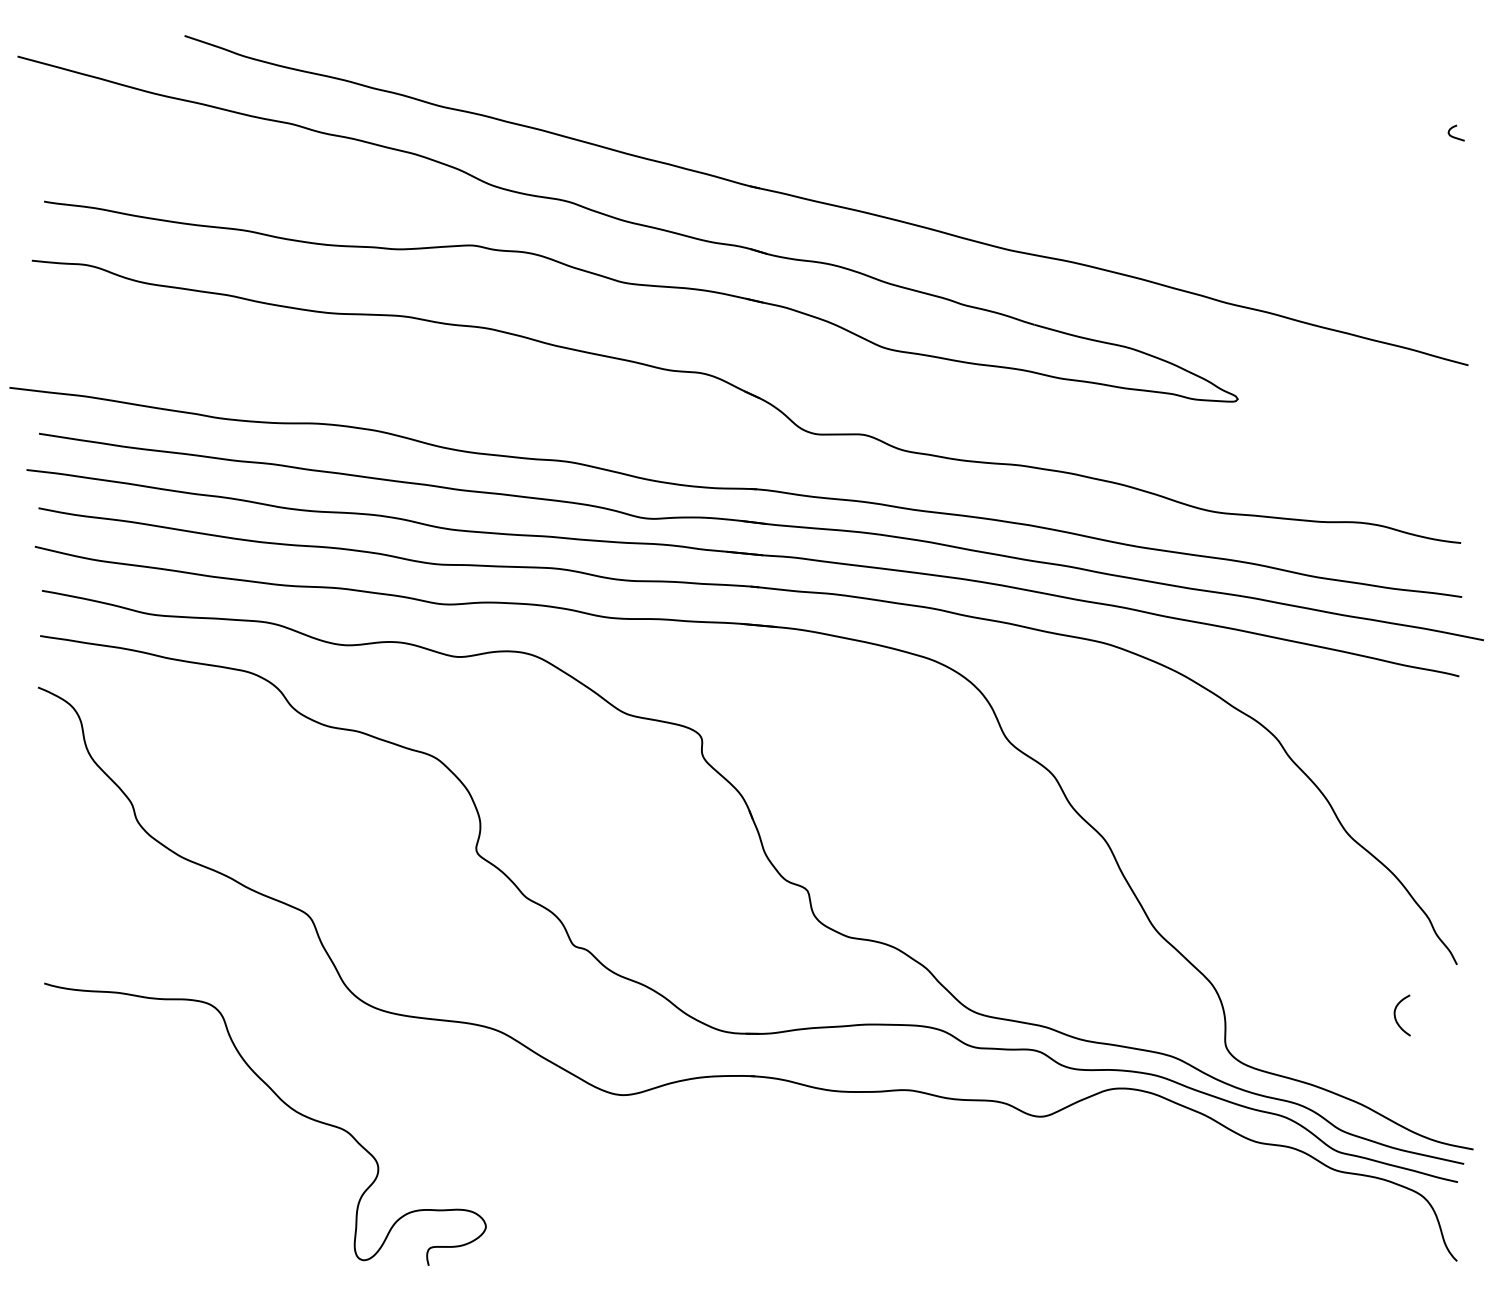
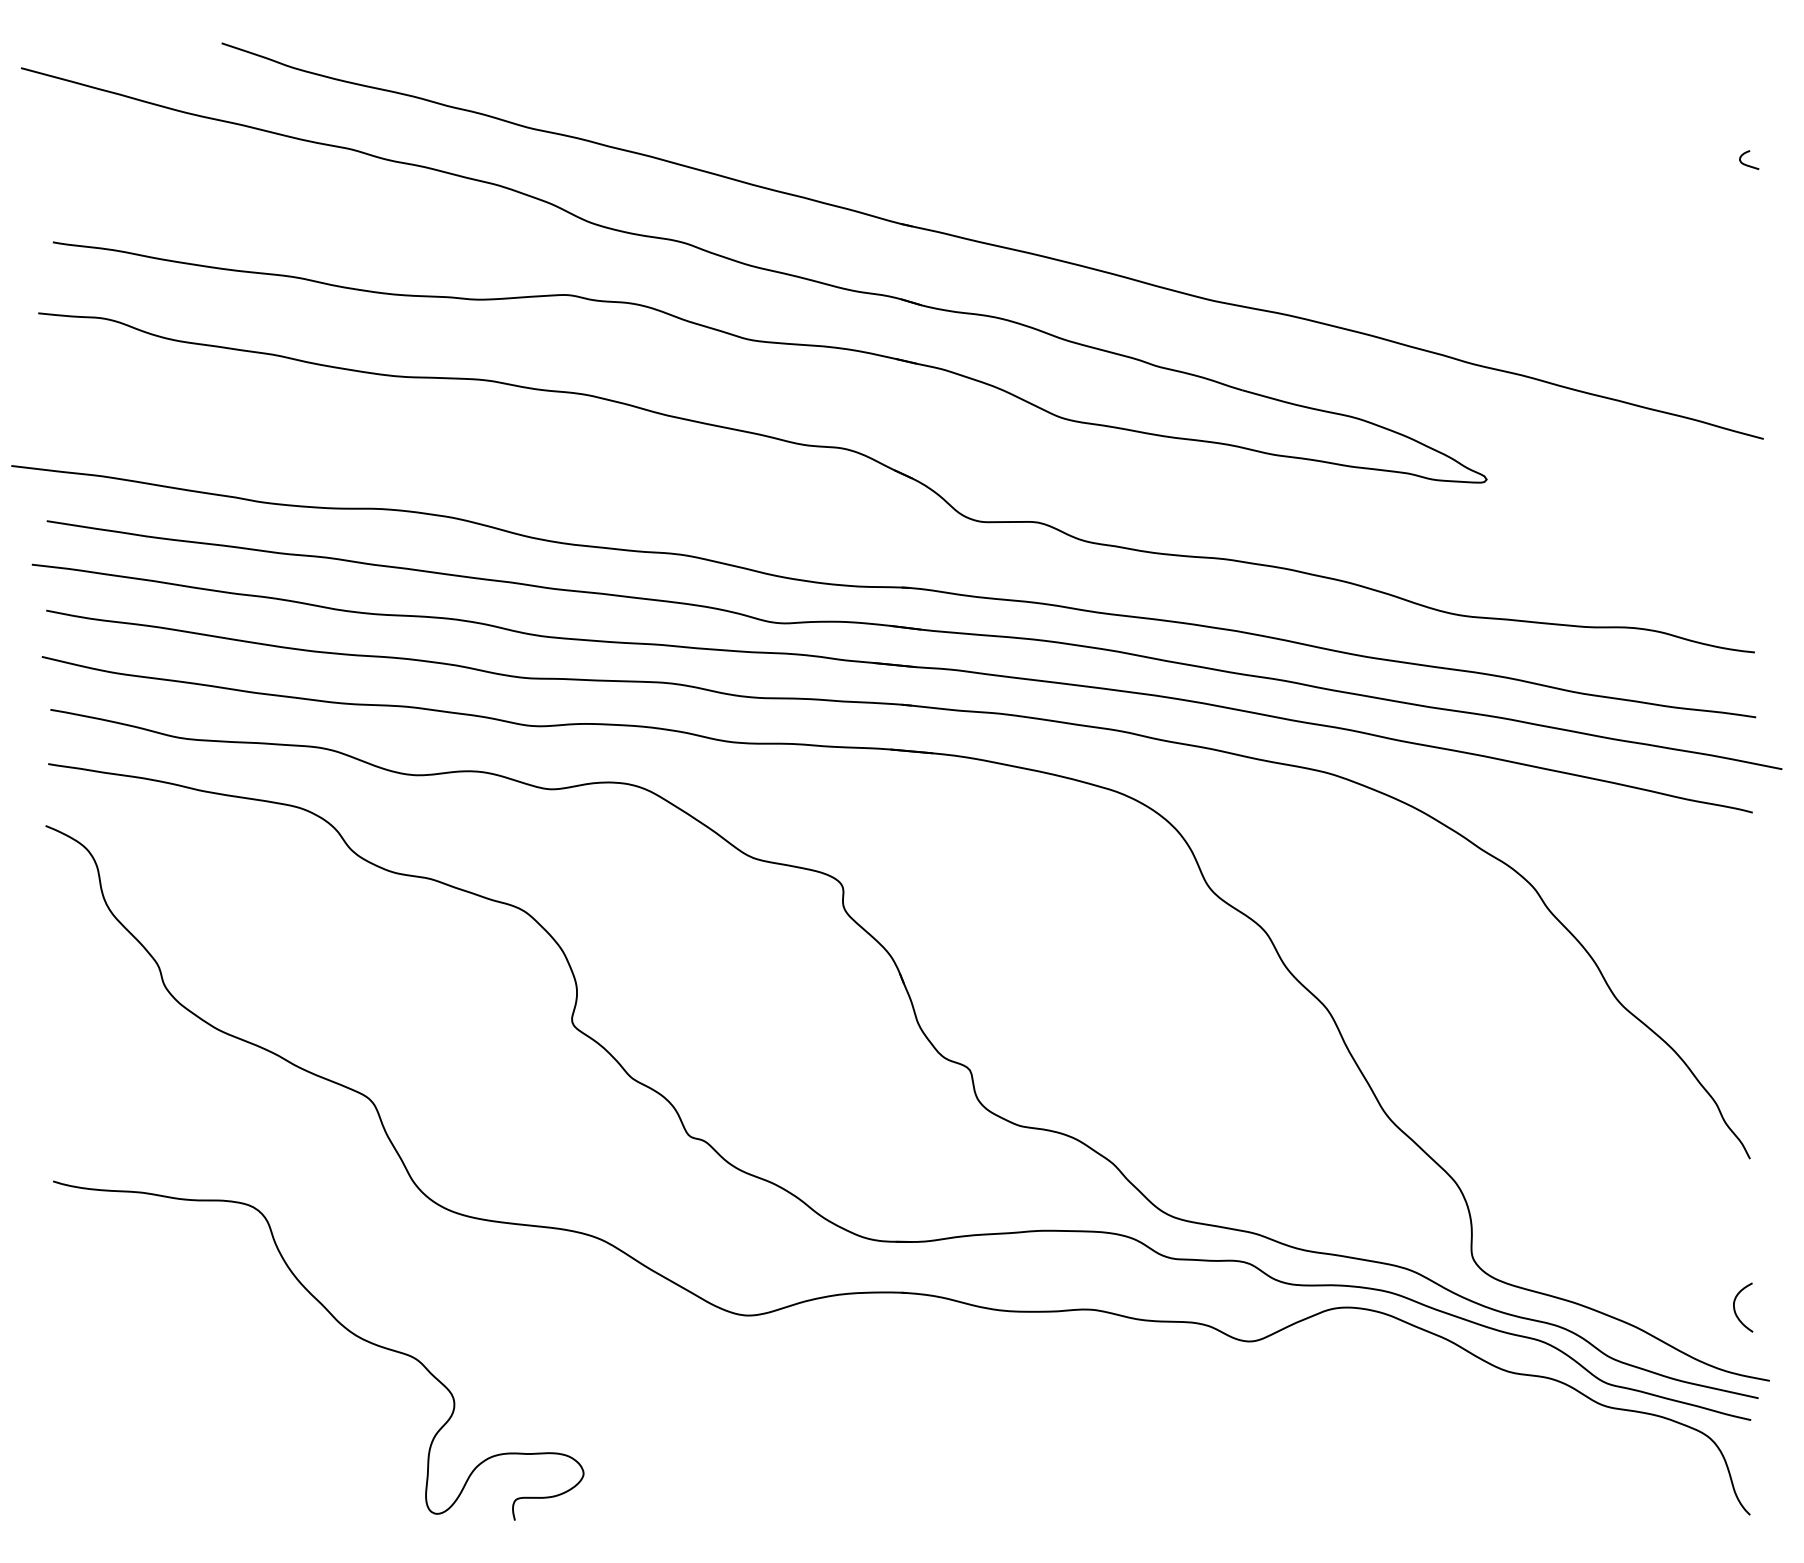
curve: (1396, 1018) -> (1736, 1311), moved

